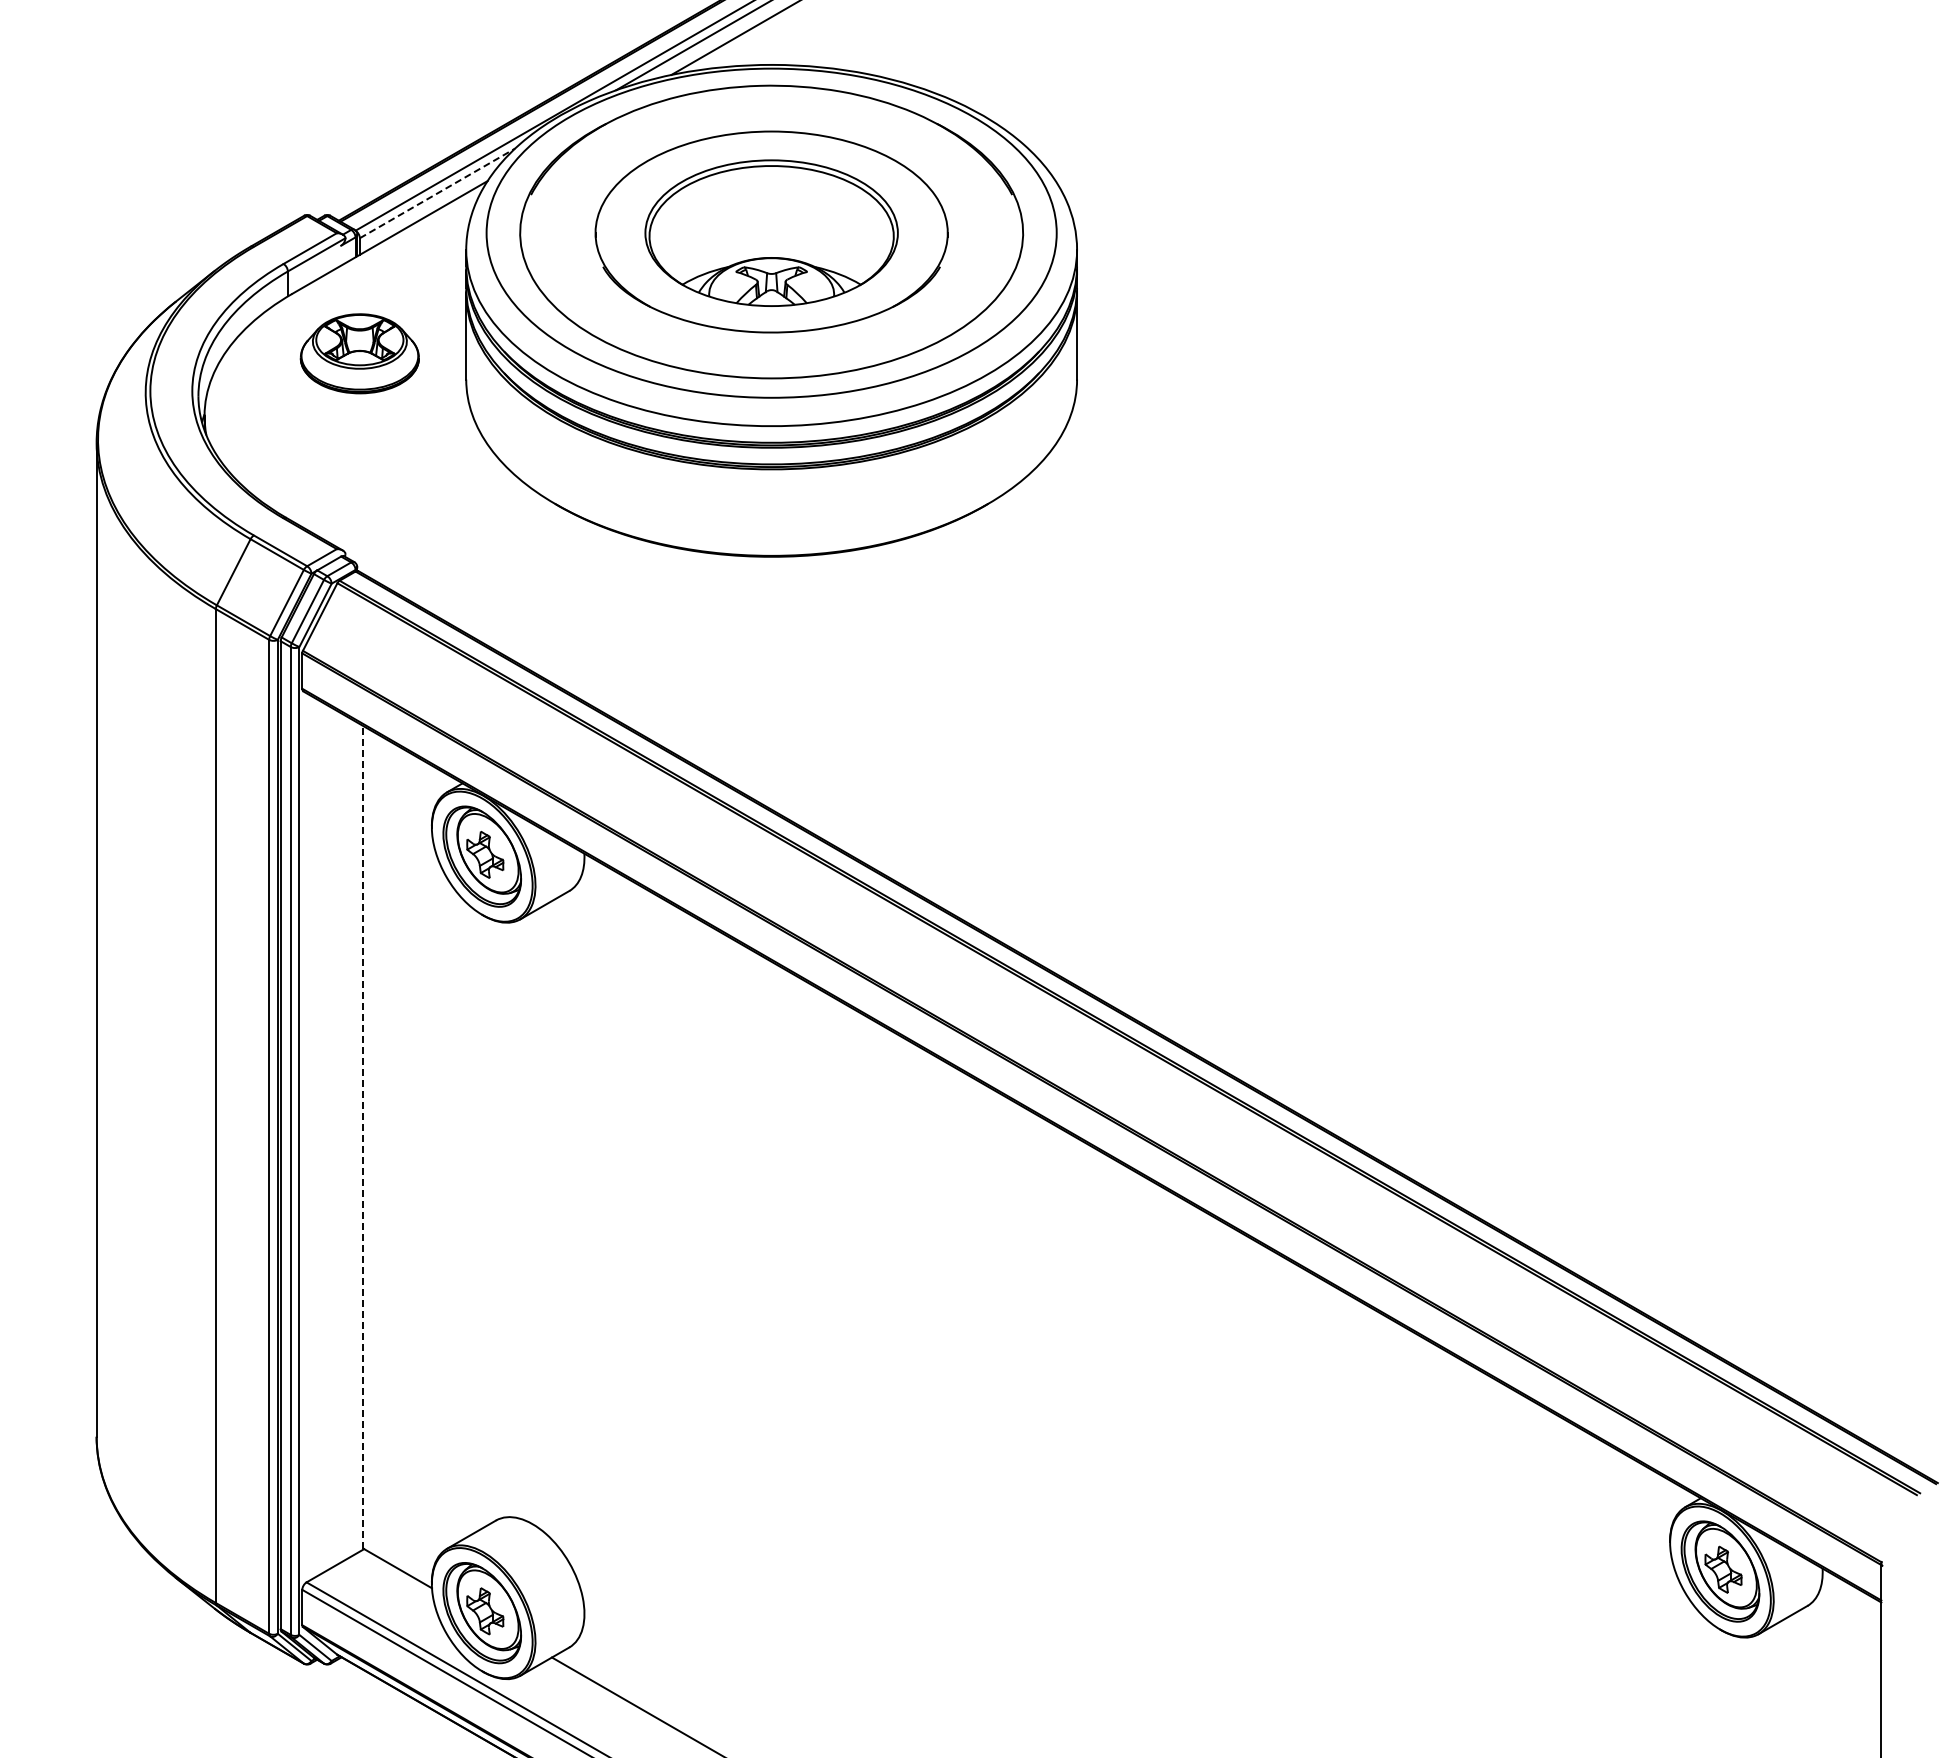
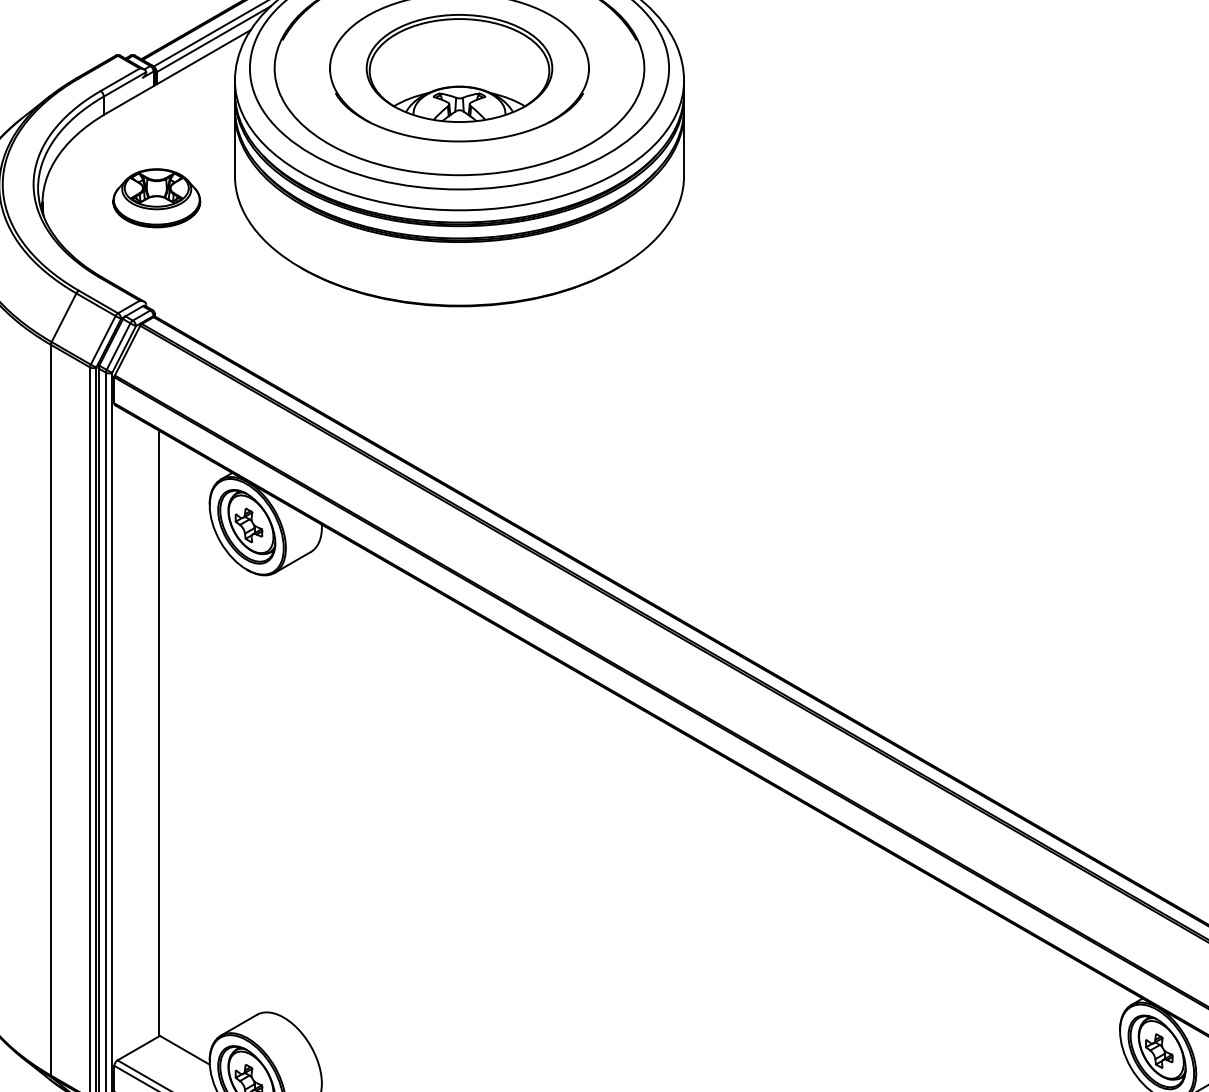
line: (437, 193) -> (213, 39), dashed -> solid
part: (359, 353) -> (156, 198), moved
line: (363, 1136) -> (159, 732), dashed -> solid

